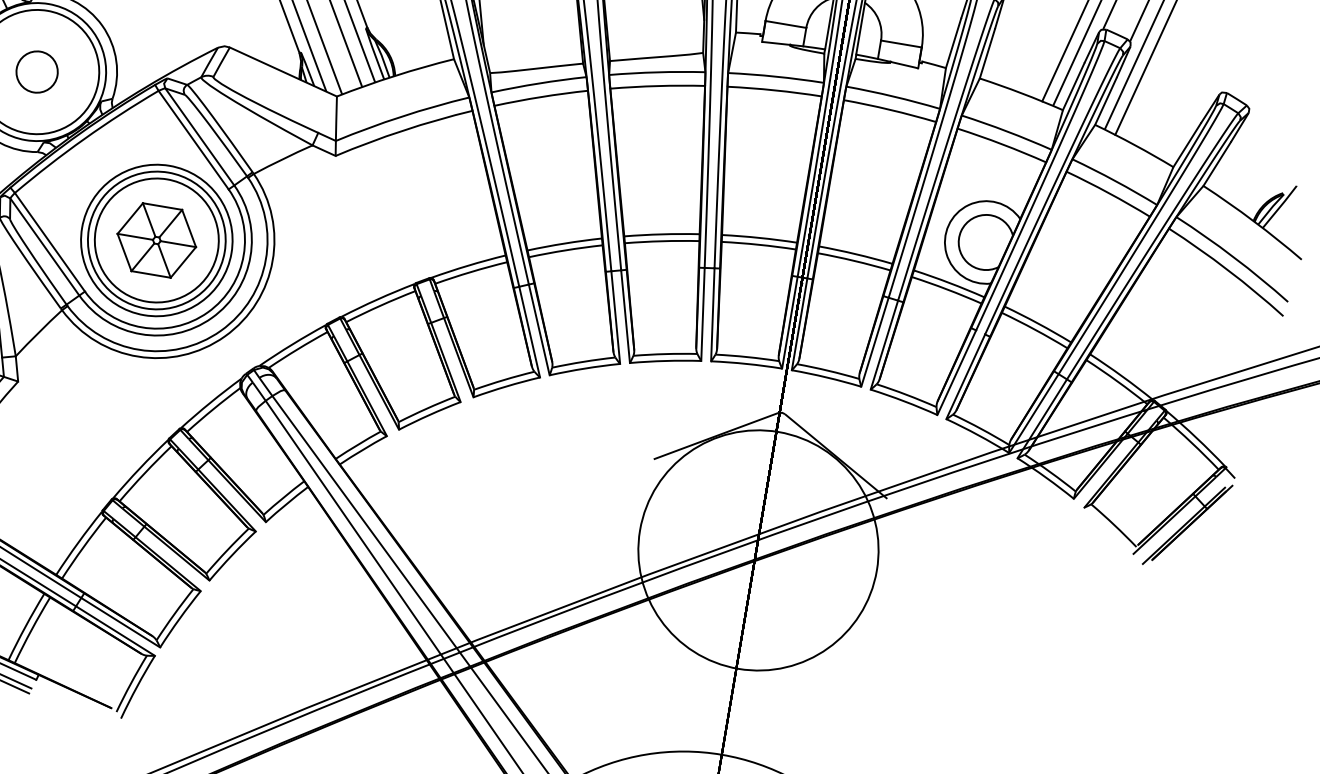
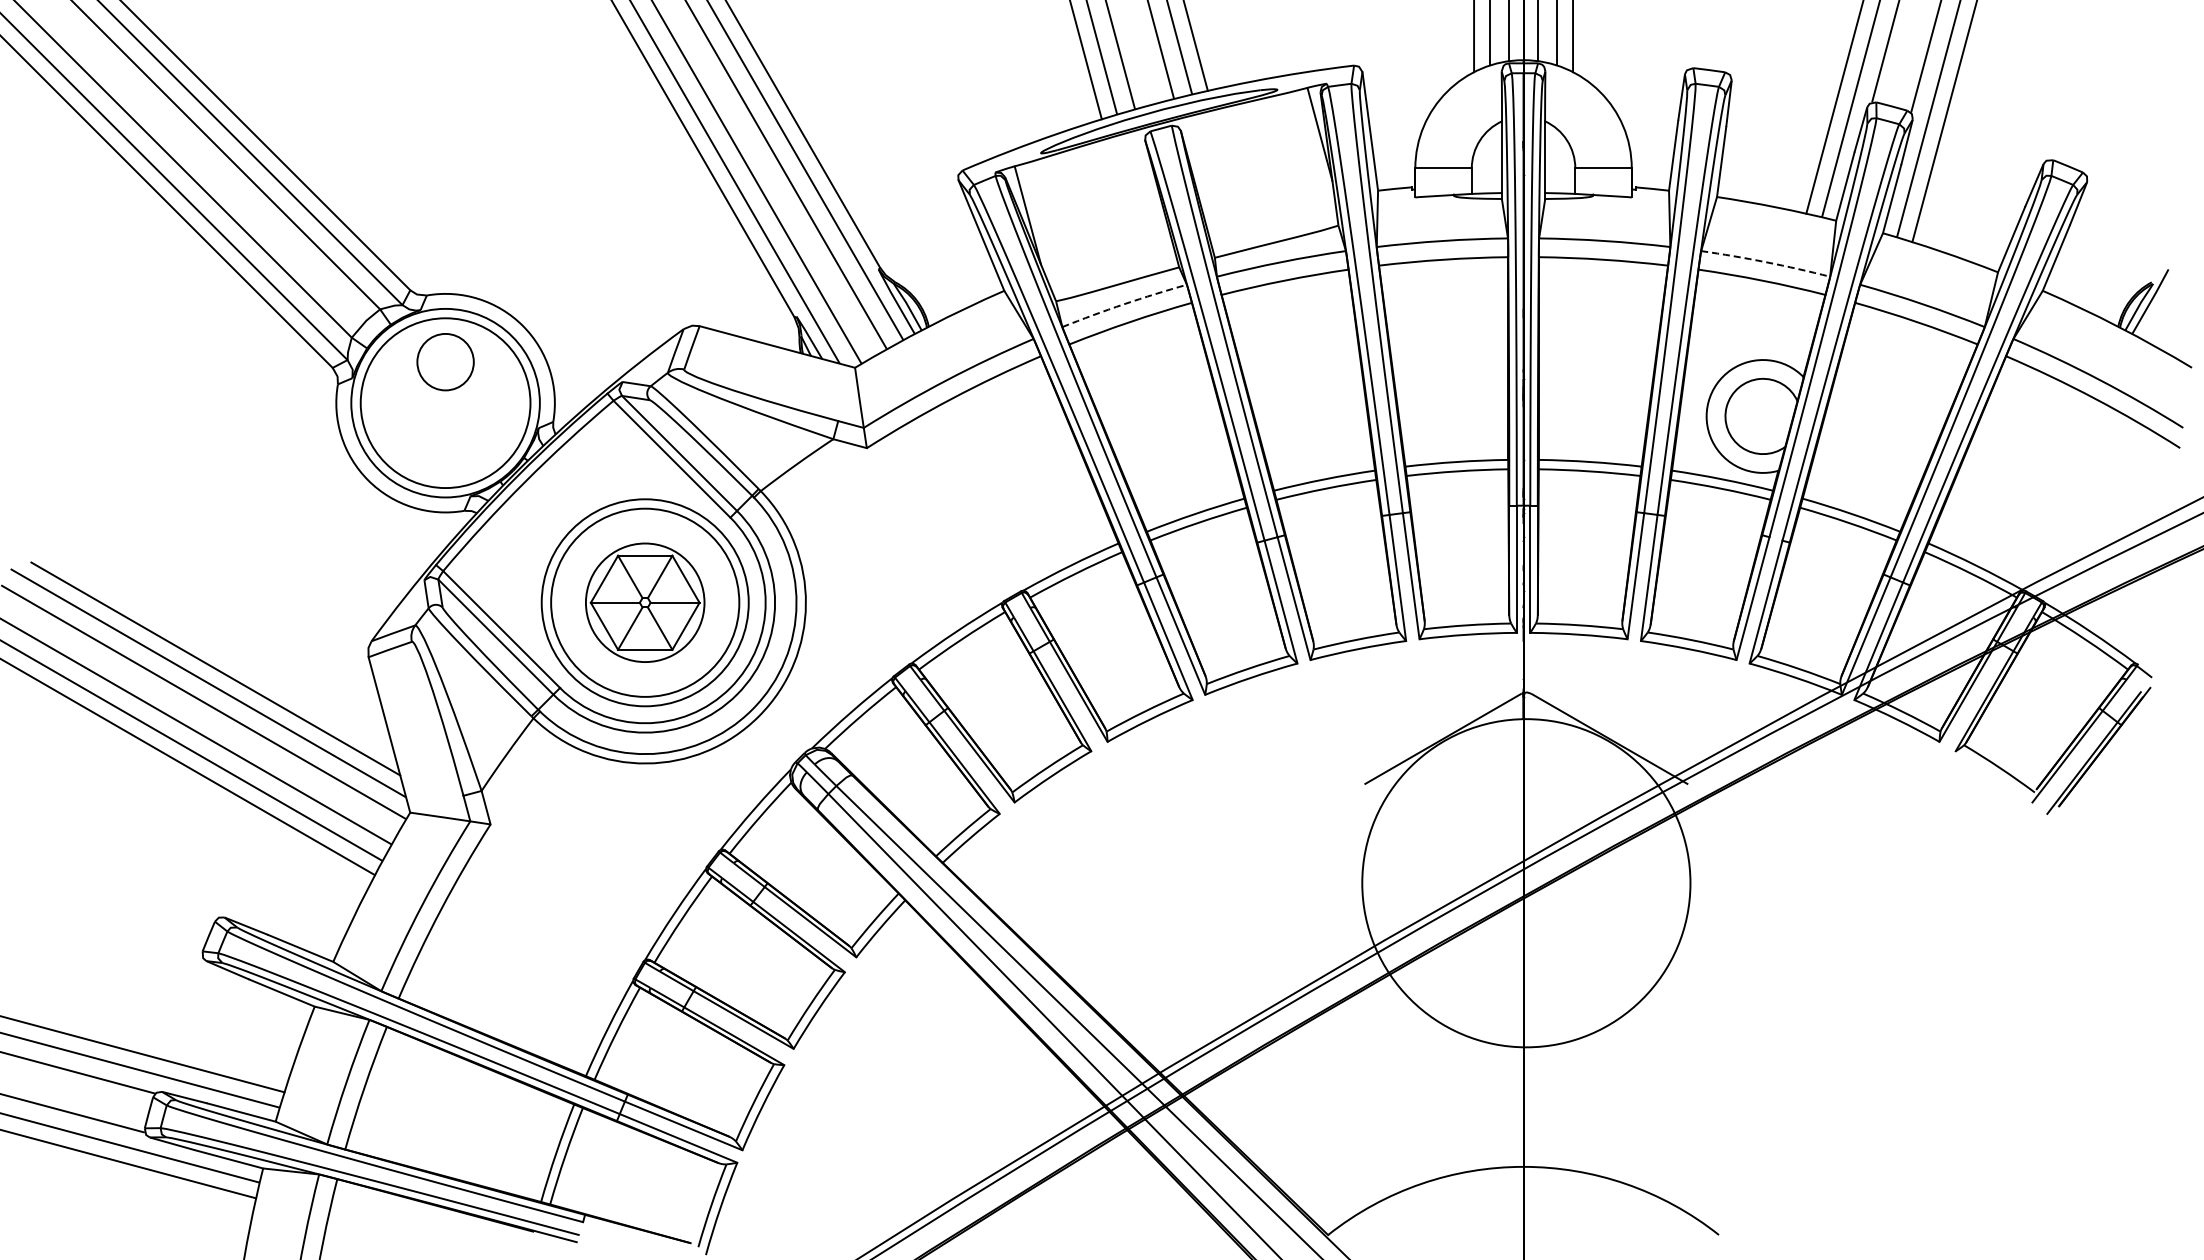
circle: (37, 72) -> (445, 362), moved
arc: (539, 83) -> (1124, 304), solid -> dashed
arc: (1007, 131) -> (1766, 262), solid -> dashed
circle: (156, 240) -> (644, 602), size x0.7

